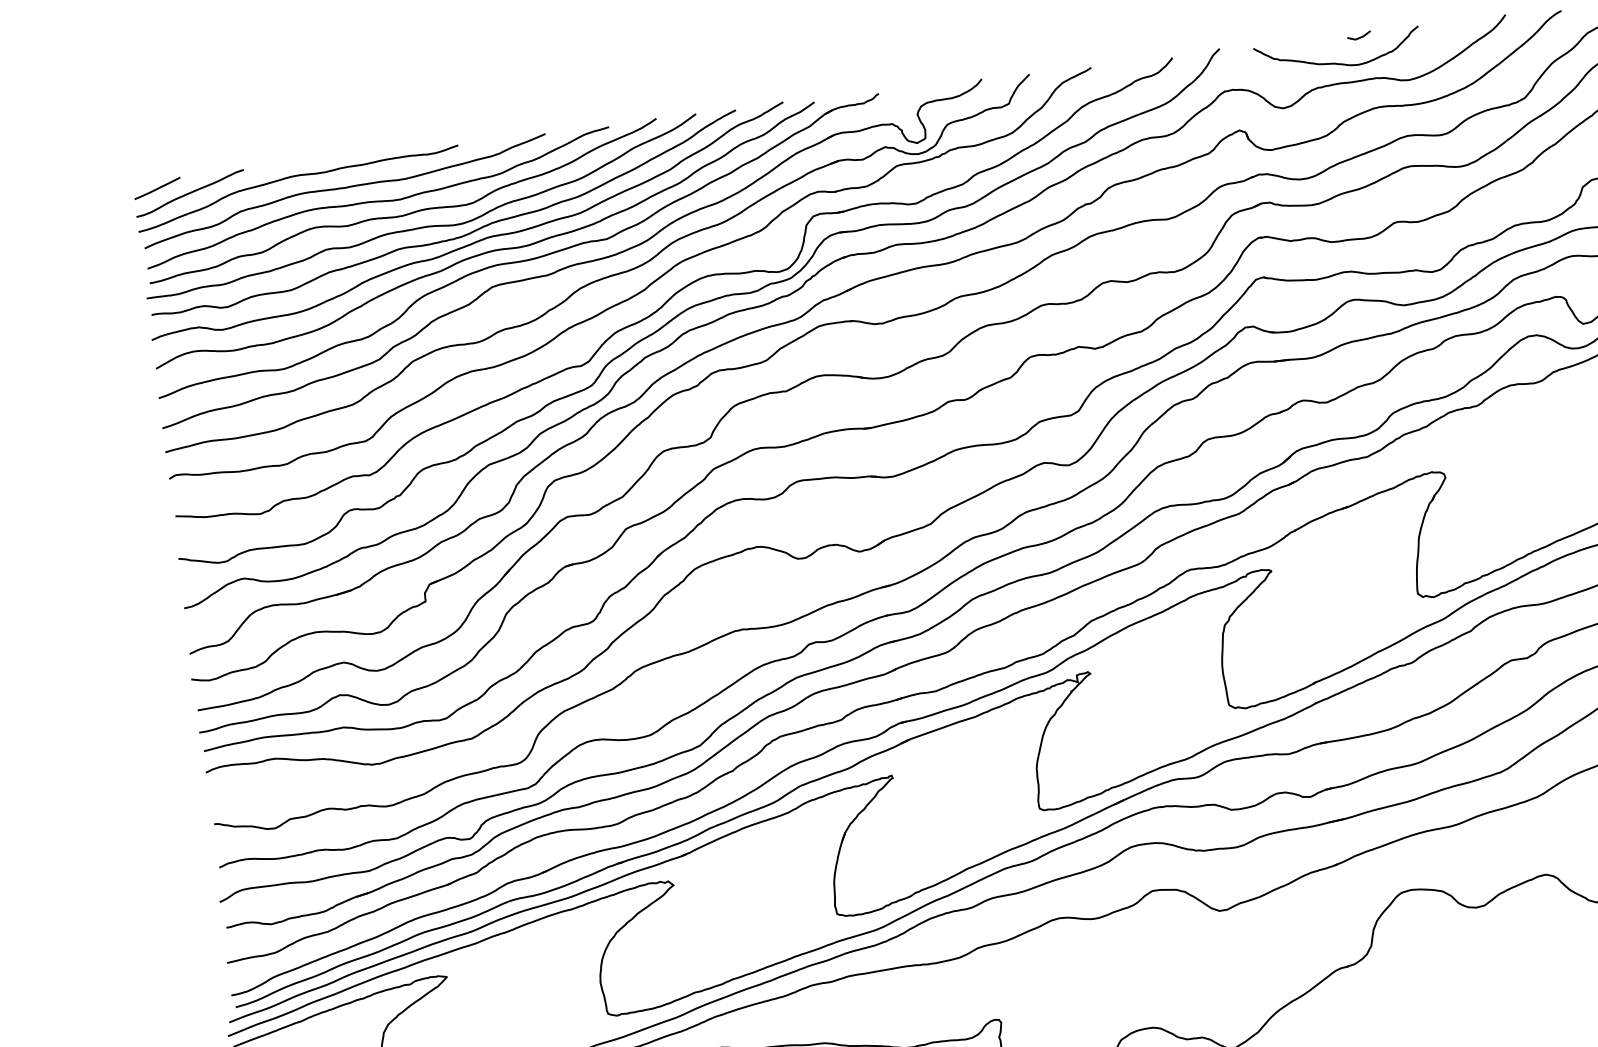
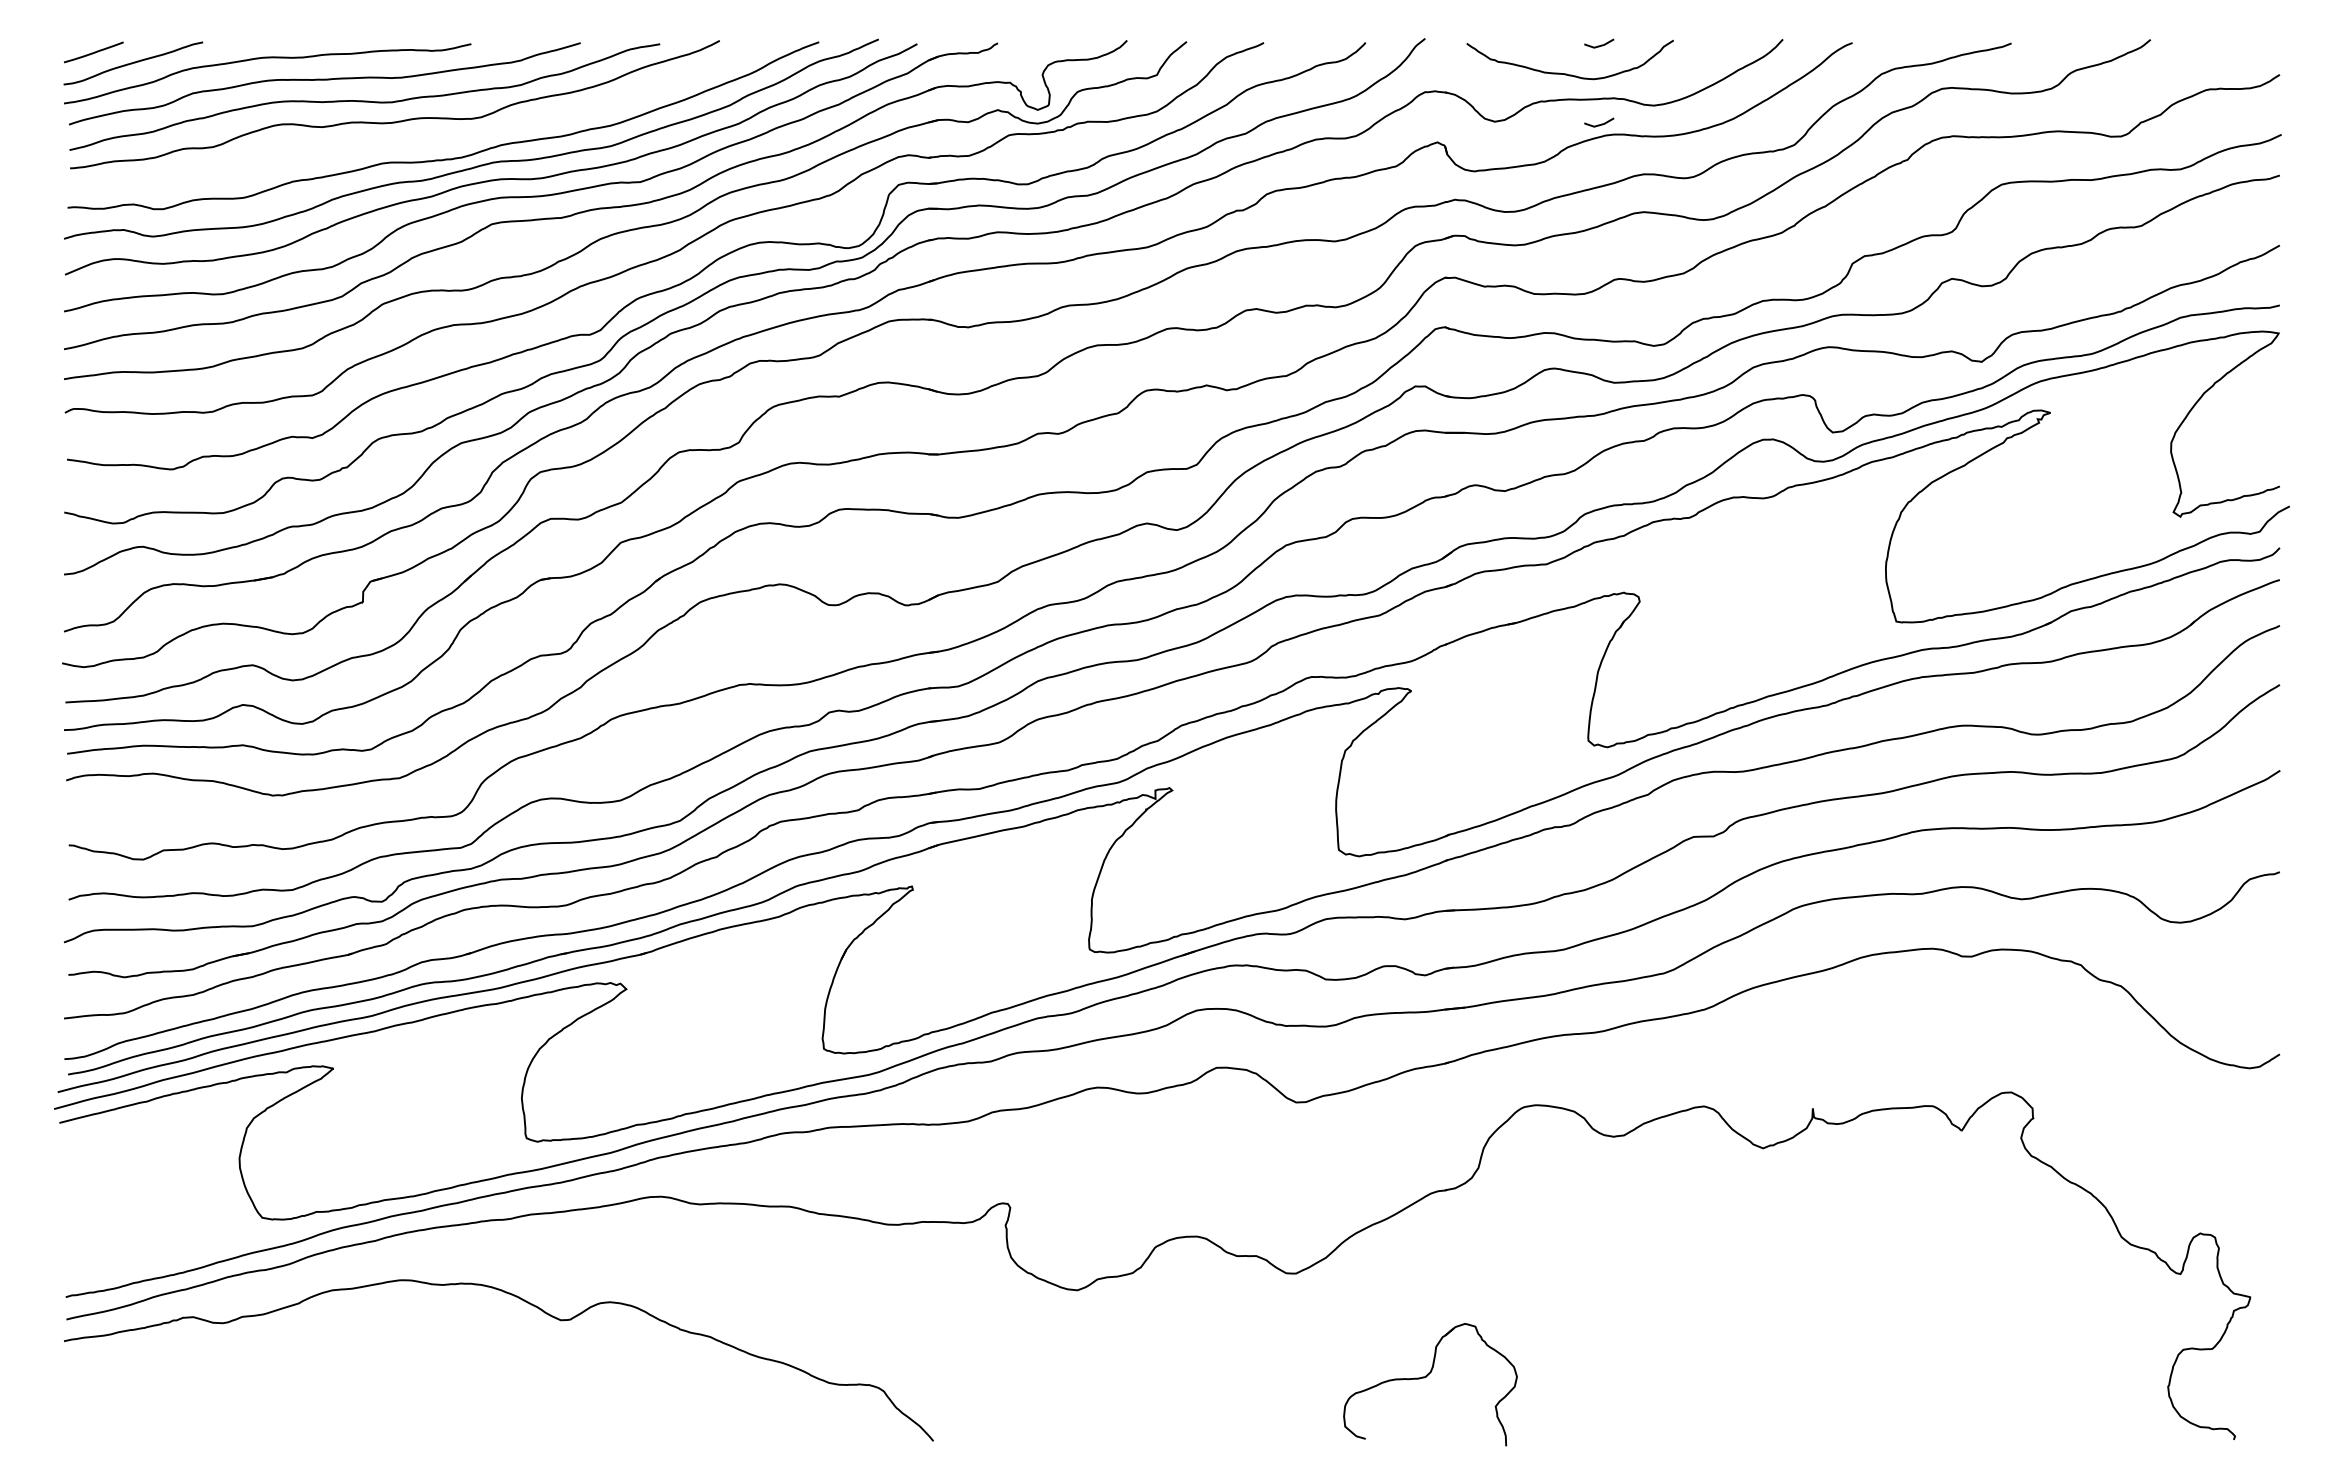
line: (1367, 100) -> (1599, 124), added
curve: (423, 226) -> (416, 139), removed

